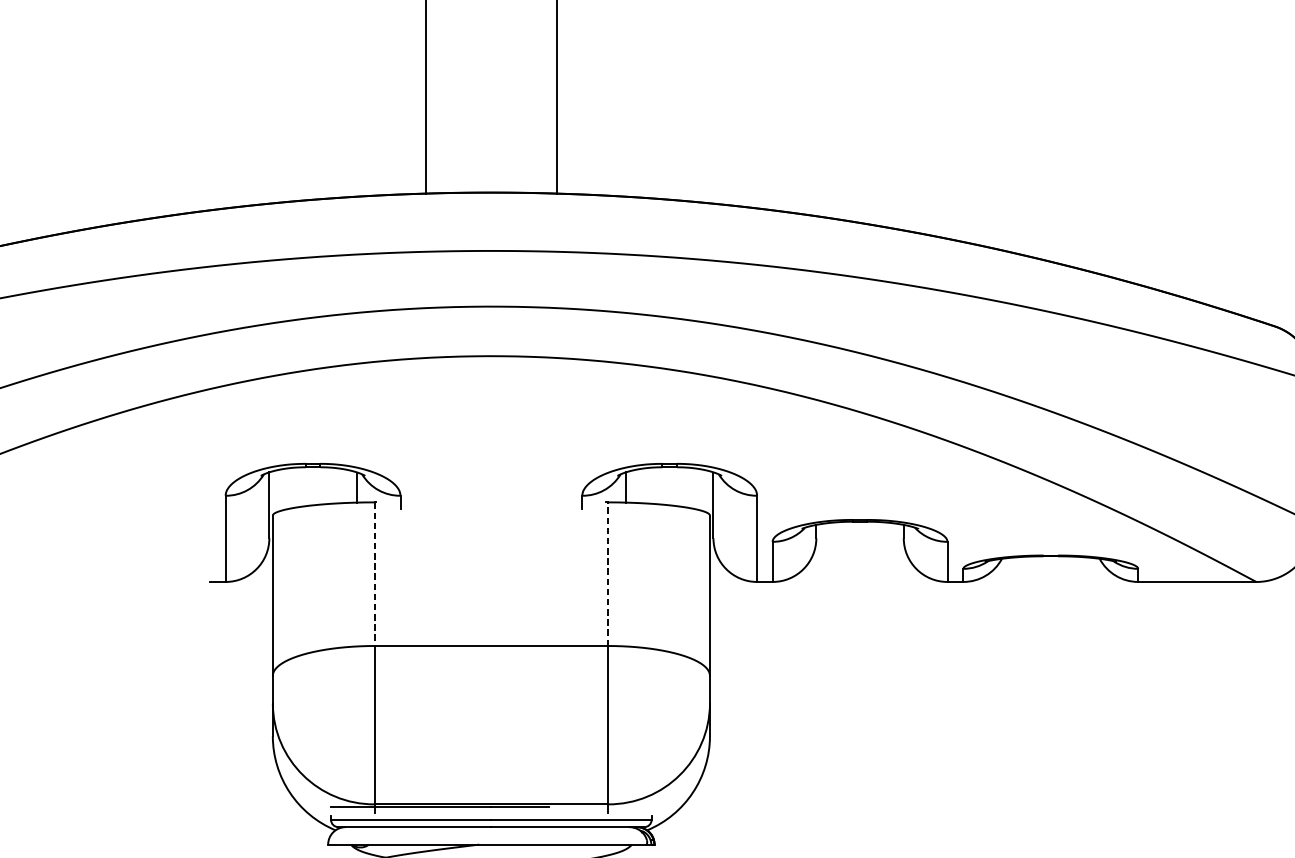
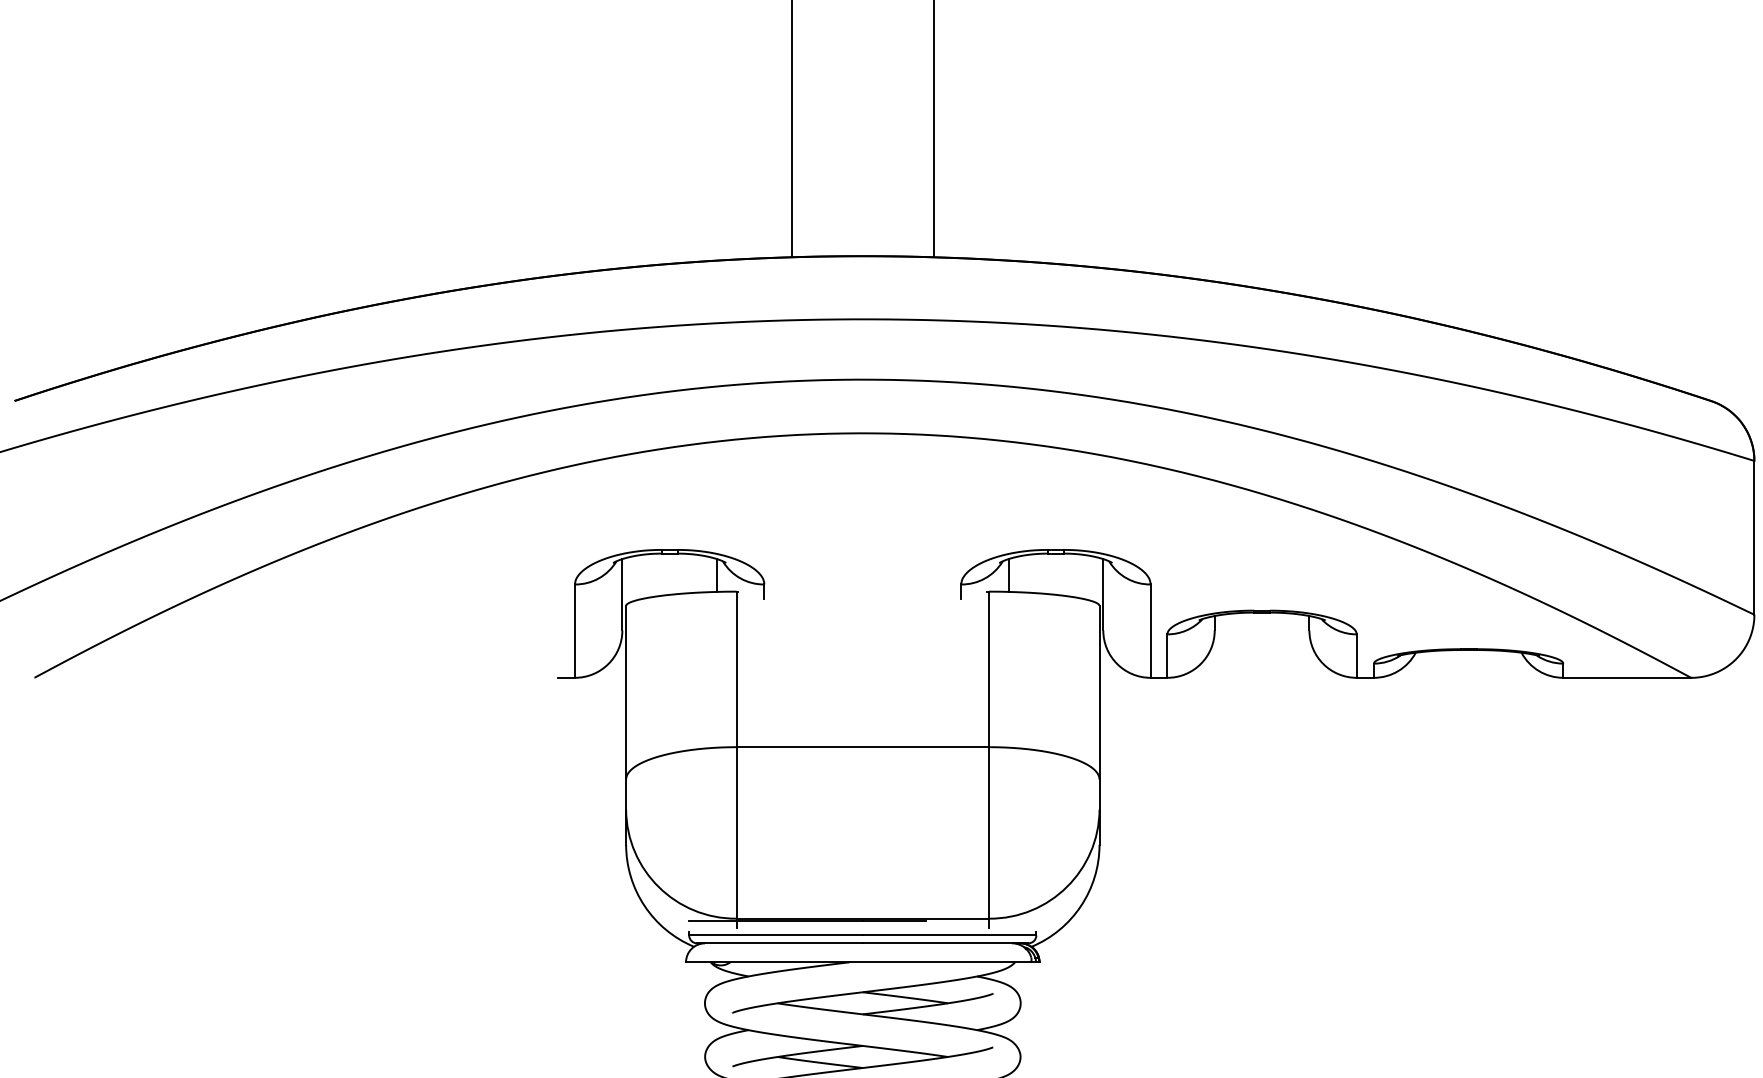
line: (374, 574) -> (736, 669), dashed -> solid
line: (608, 574) -> (989, 669), dashed -> solid

